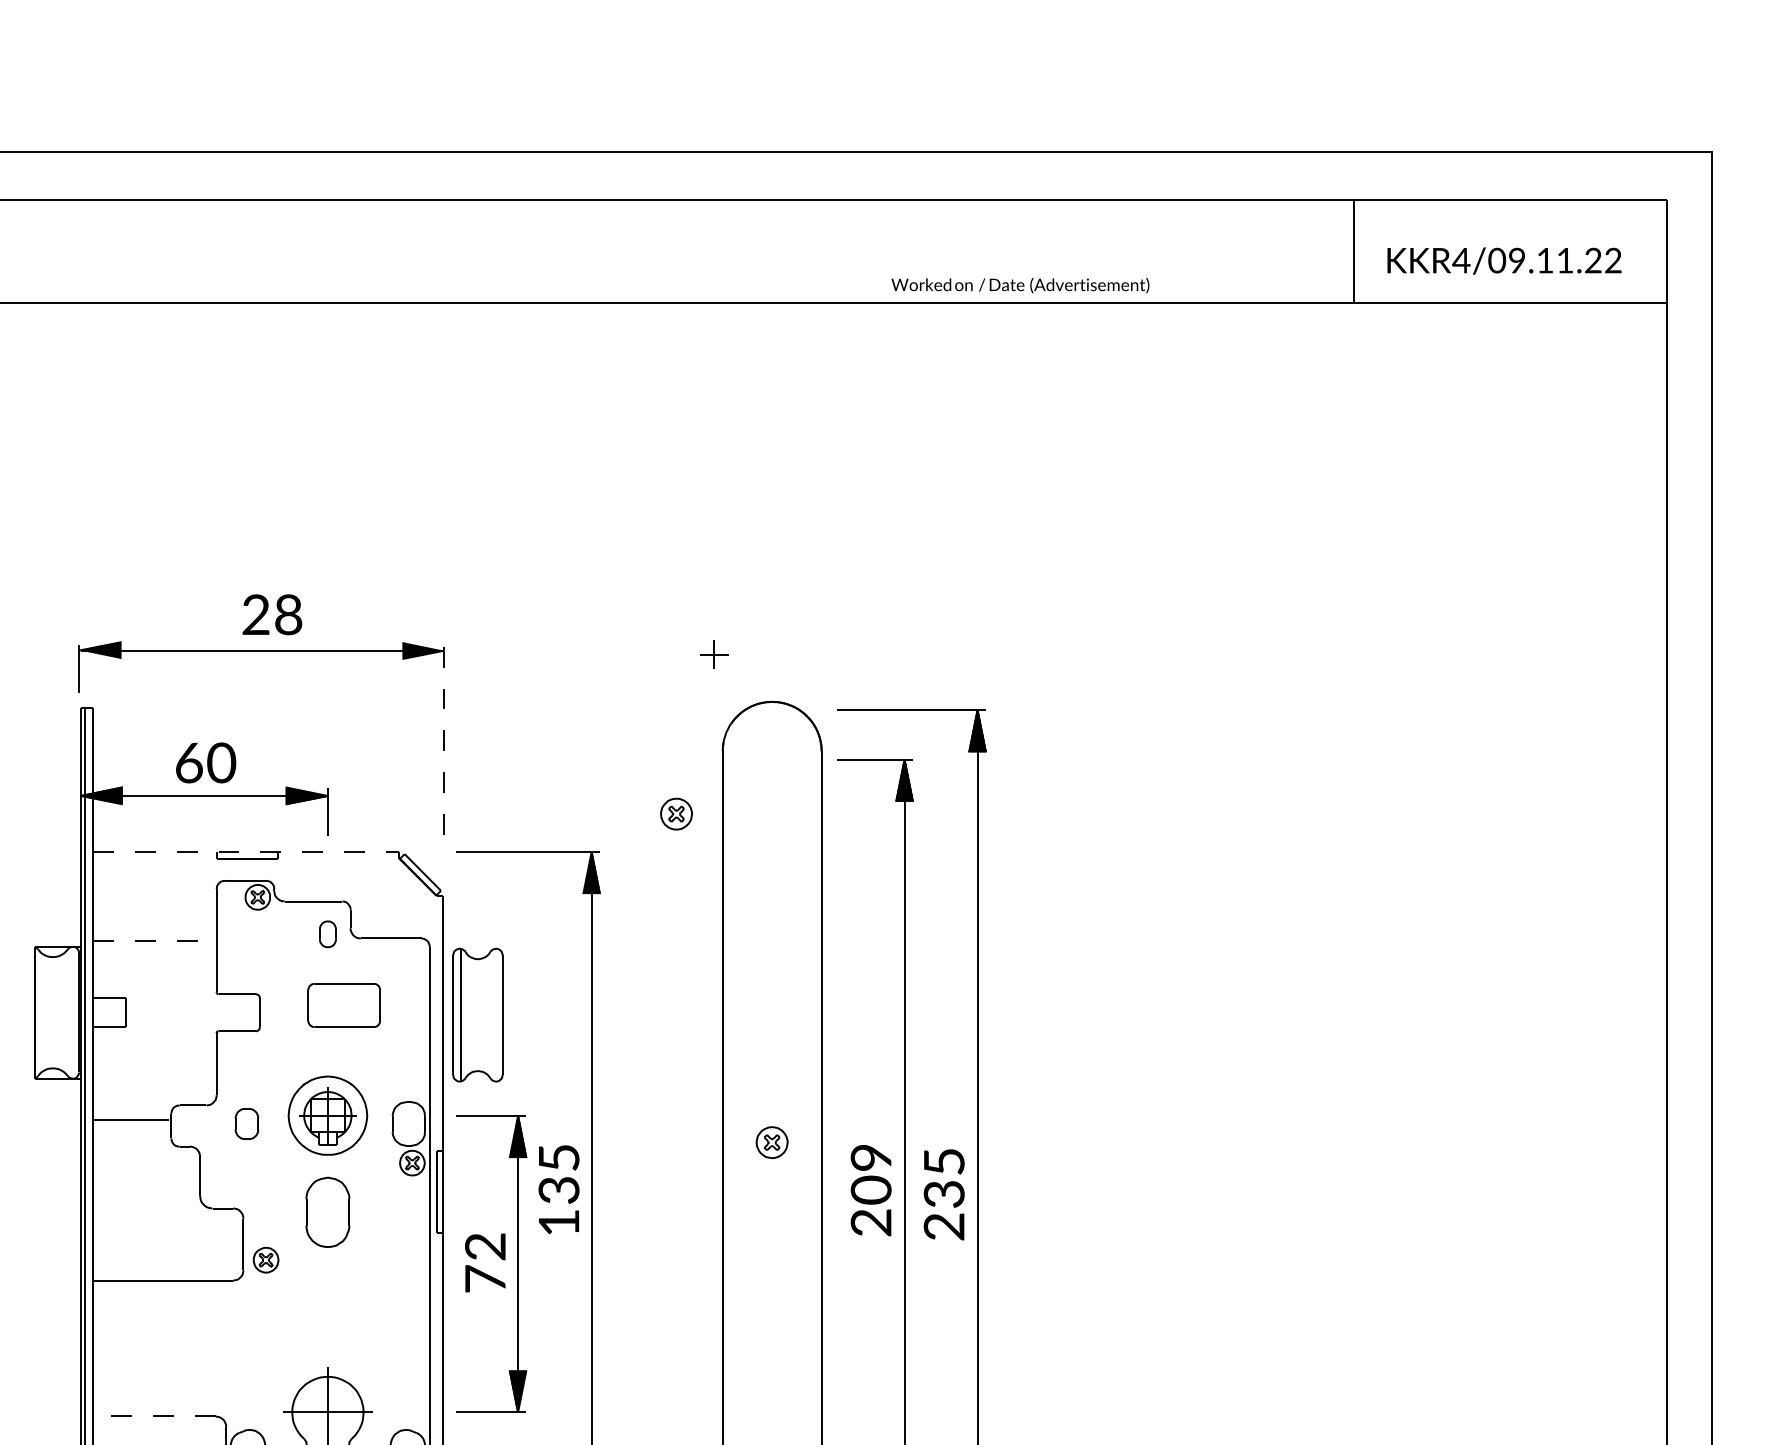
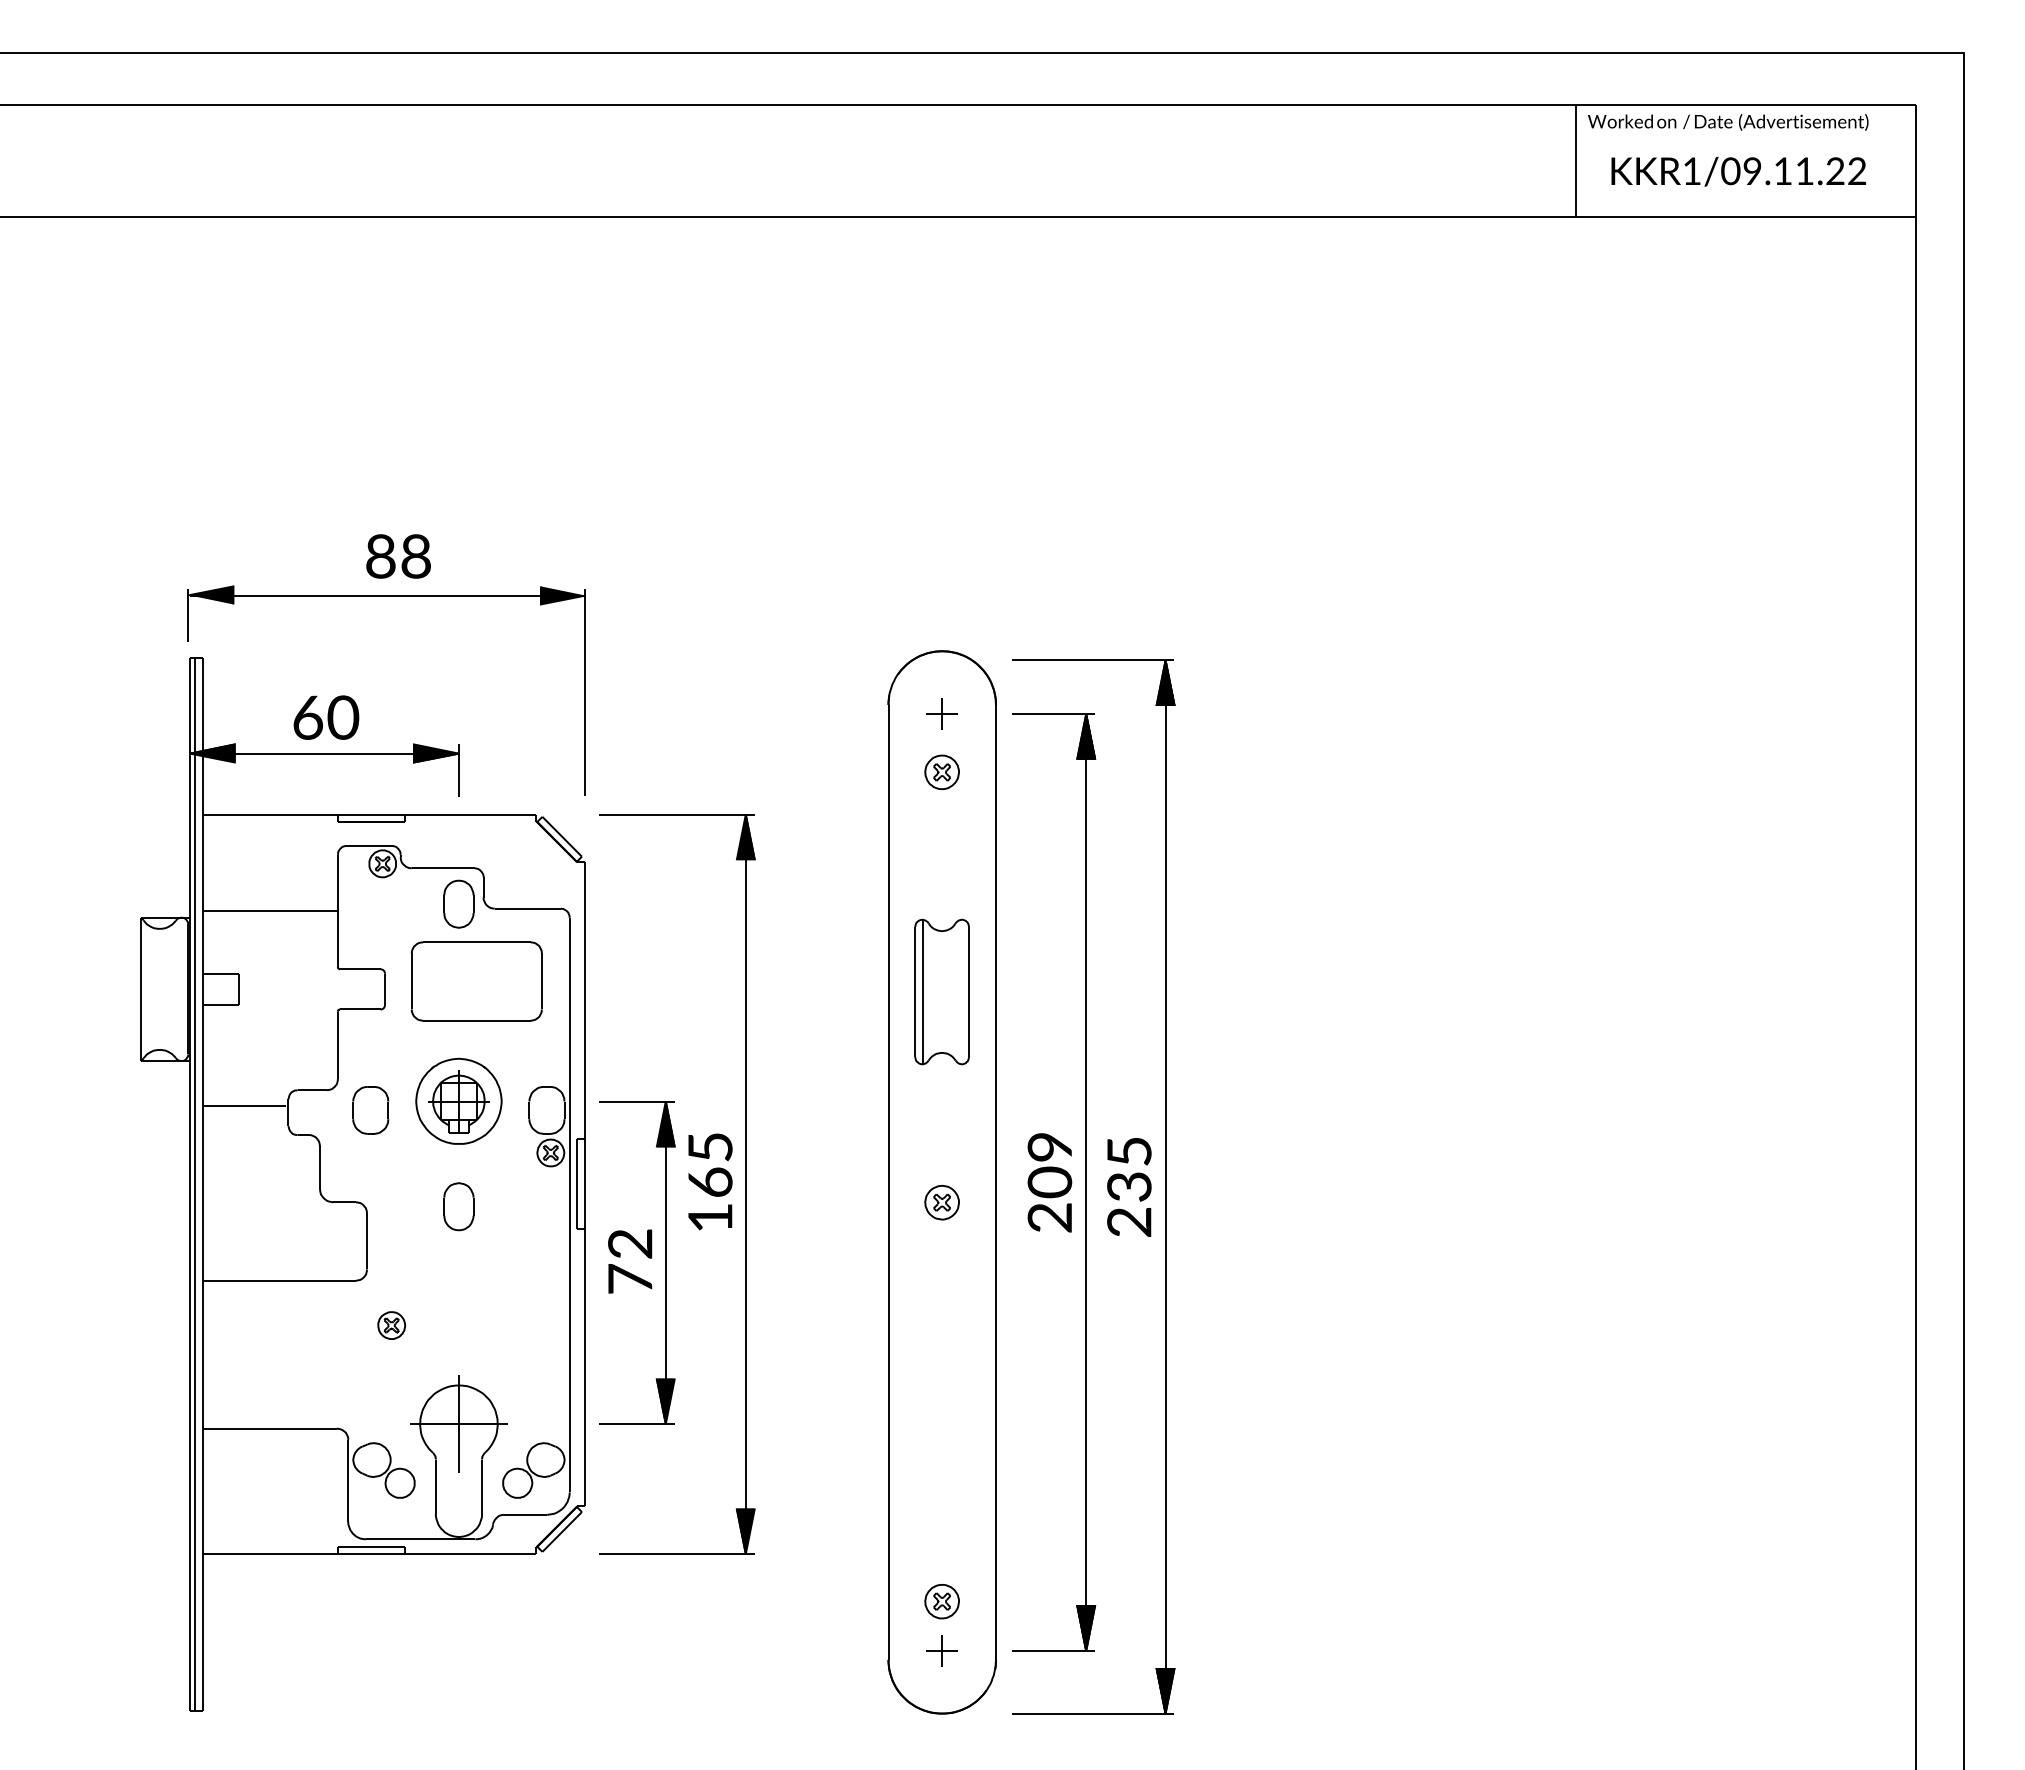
text: (1461, 259) -> (1691, 170), KKR4/09.11.22 -> KKR1/09.11.22
text: (1020, 285) -> (1728, 122), moved
text: (255, 614) -> (380, 556), 28 -> 88
part: (713, 654) -> (941, 713), moved
line: (444, 739) -> (585, 692), dashed -> solid
part: (675, 813) -> (941, 771), moved
line: (245, 851) -> (369, 814), dashed -> solid
part: (327, 933) -> (458, 903), size x1.67
line: (155, 940) -> (271, 910), dashed -> solid
part: (344, 1005) -> (476, 981), size x1.67
part: (477, 1014) -> (941, 991), moved
part: (246, 1124) -> (370, 1110), size x1.43
part: (771, 1142) -> (941, 1202), moved
text: (559, 1190) -> (710, 1182), 135 -> 165
part: (327, 1212) -> (458, 1206), size x0.62
part: (265, 1260) -> (391, 1325), moved
line: (154, 1416) -> (270, 1428), dashed -> solid

